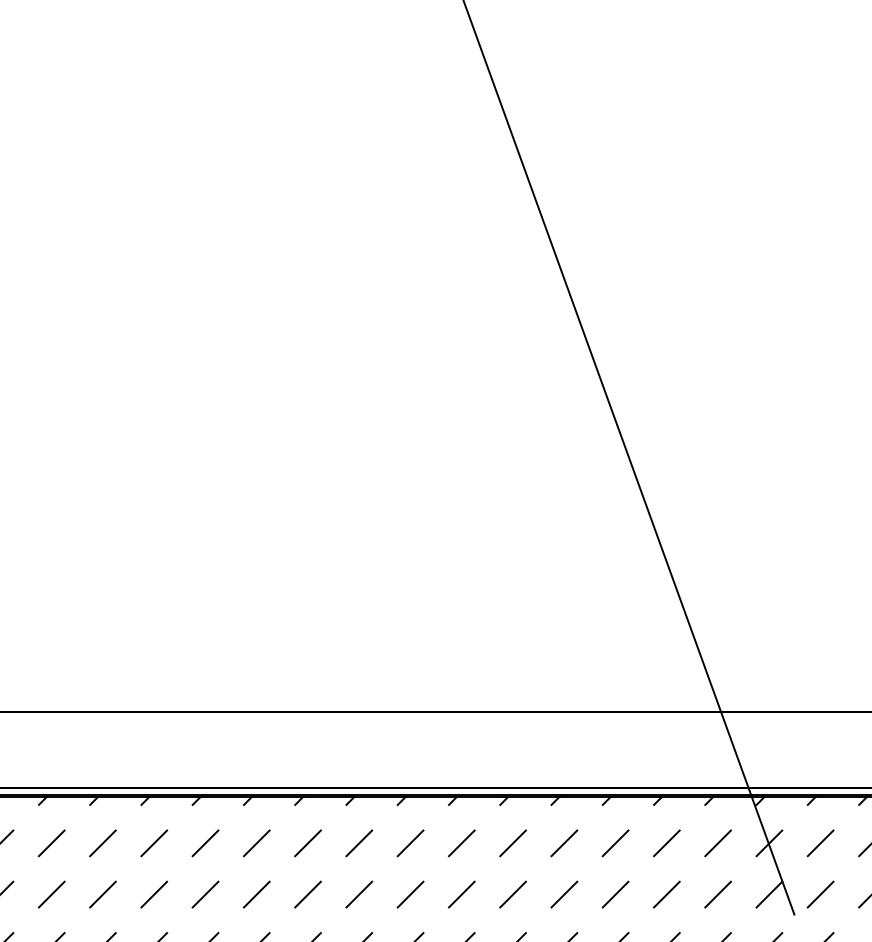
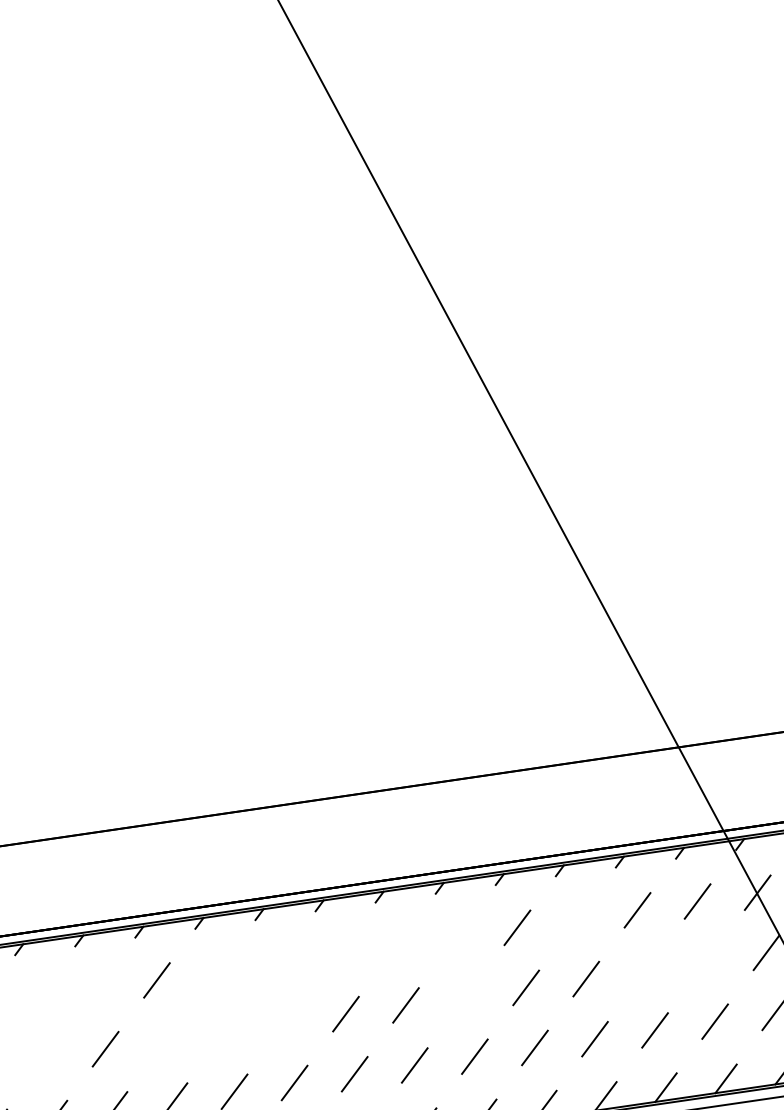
line: (154, 843) -> (37, 998), removed
line: (205, 843) -> (96, 989), removed
line: (307, 843) -> (216, 971), removed
line: (359, 843) -> (277, 963), removed
line: (410, 843) -> (337, 954), removed
line: (461, 843) -> (396, 945), removed
line: (512, 843) -> (456, 936), removed
line: (615, 843) -> (577, 919), removed
line: (154, 894) -> (45, 1057), removed
line: (256, 894) -> (165, 1040), removed
line: (307, 894) -> (225, 1031), removed
line: (359, 894) -> (286, 1022), removed
line: (512, 894) -> (465, 996), removed
line: (666, 894) -> (645, 970), removed
line: (717, 894) -> (705, 961), removed

